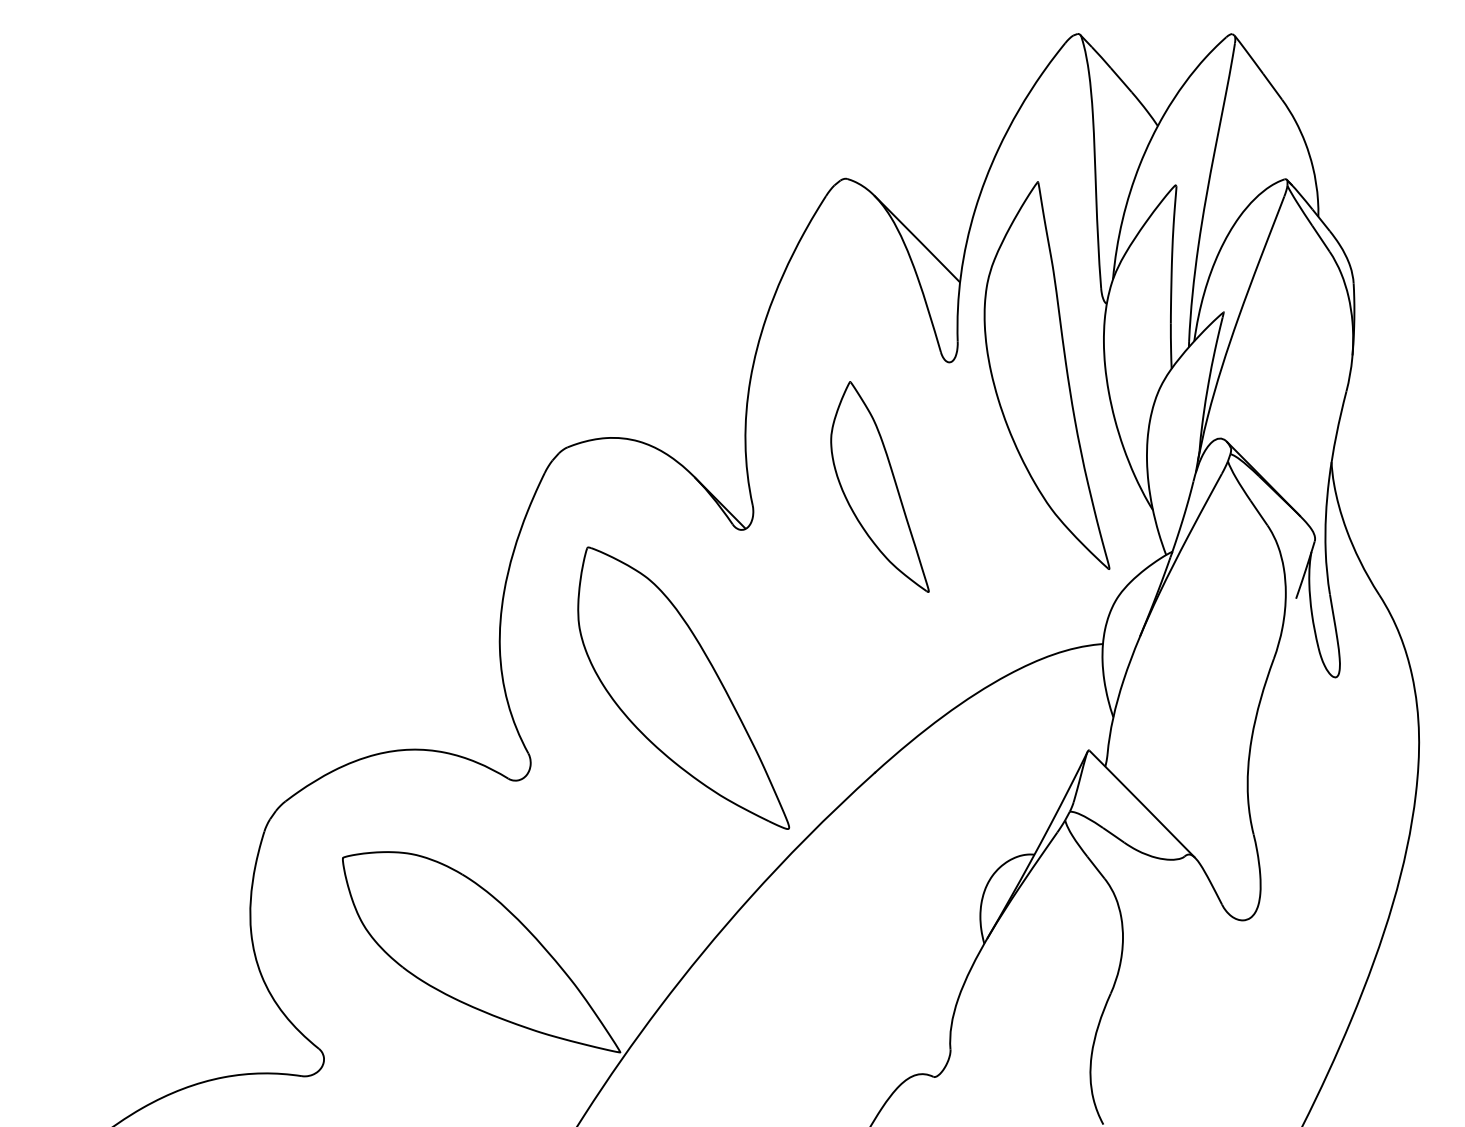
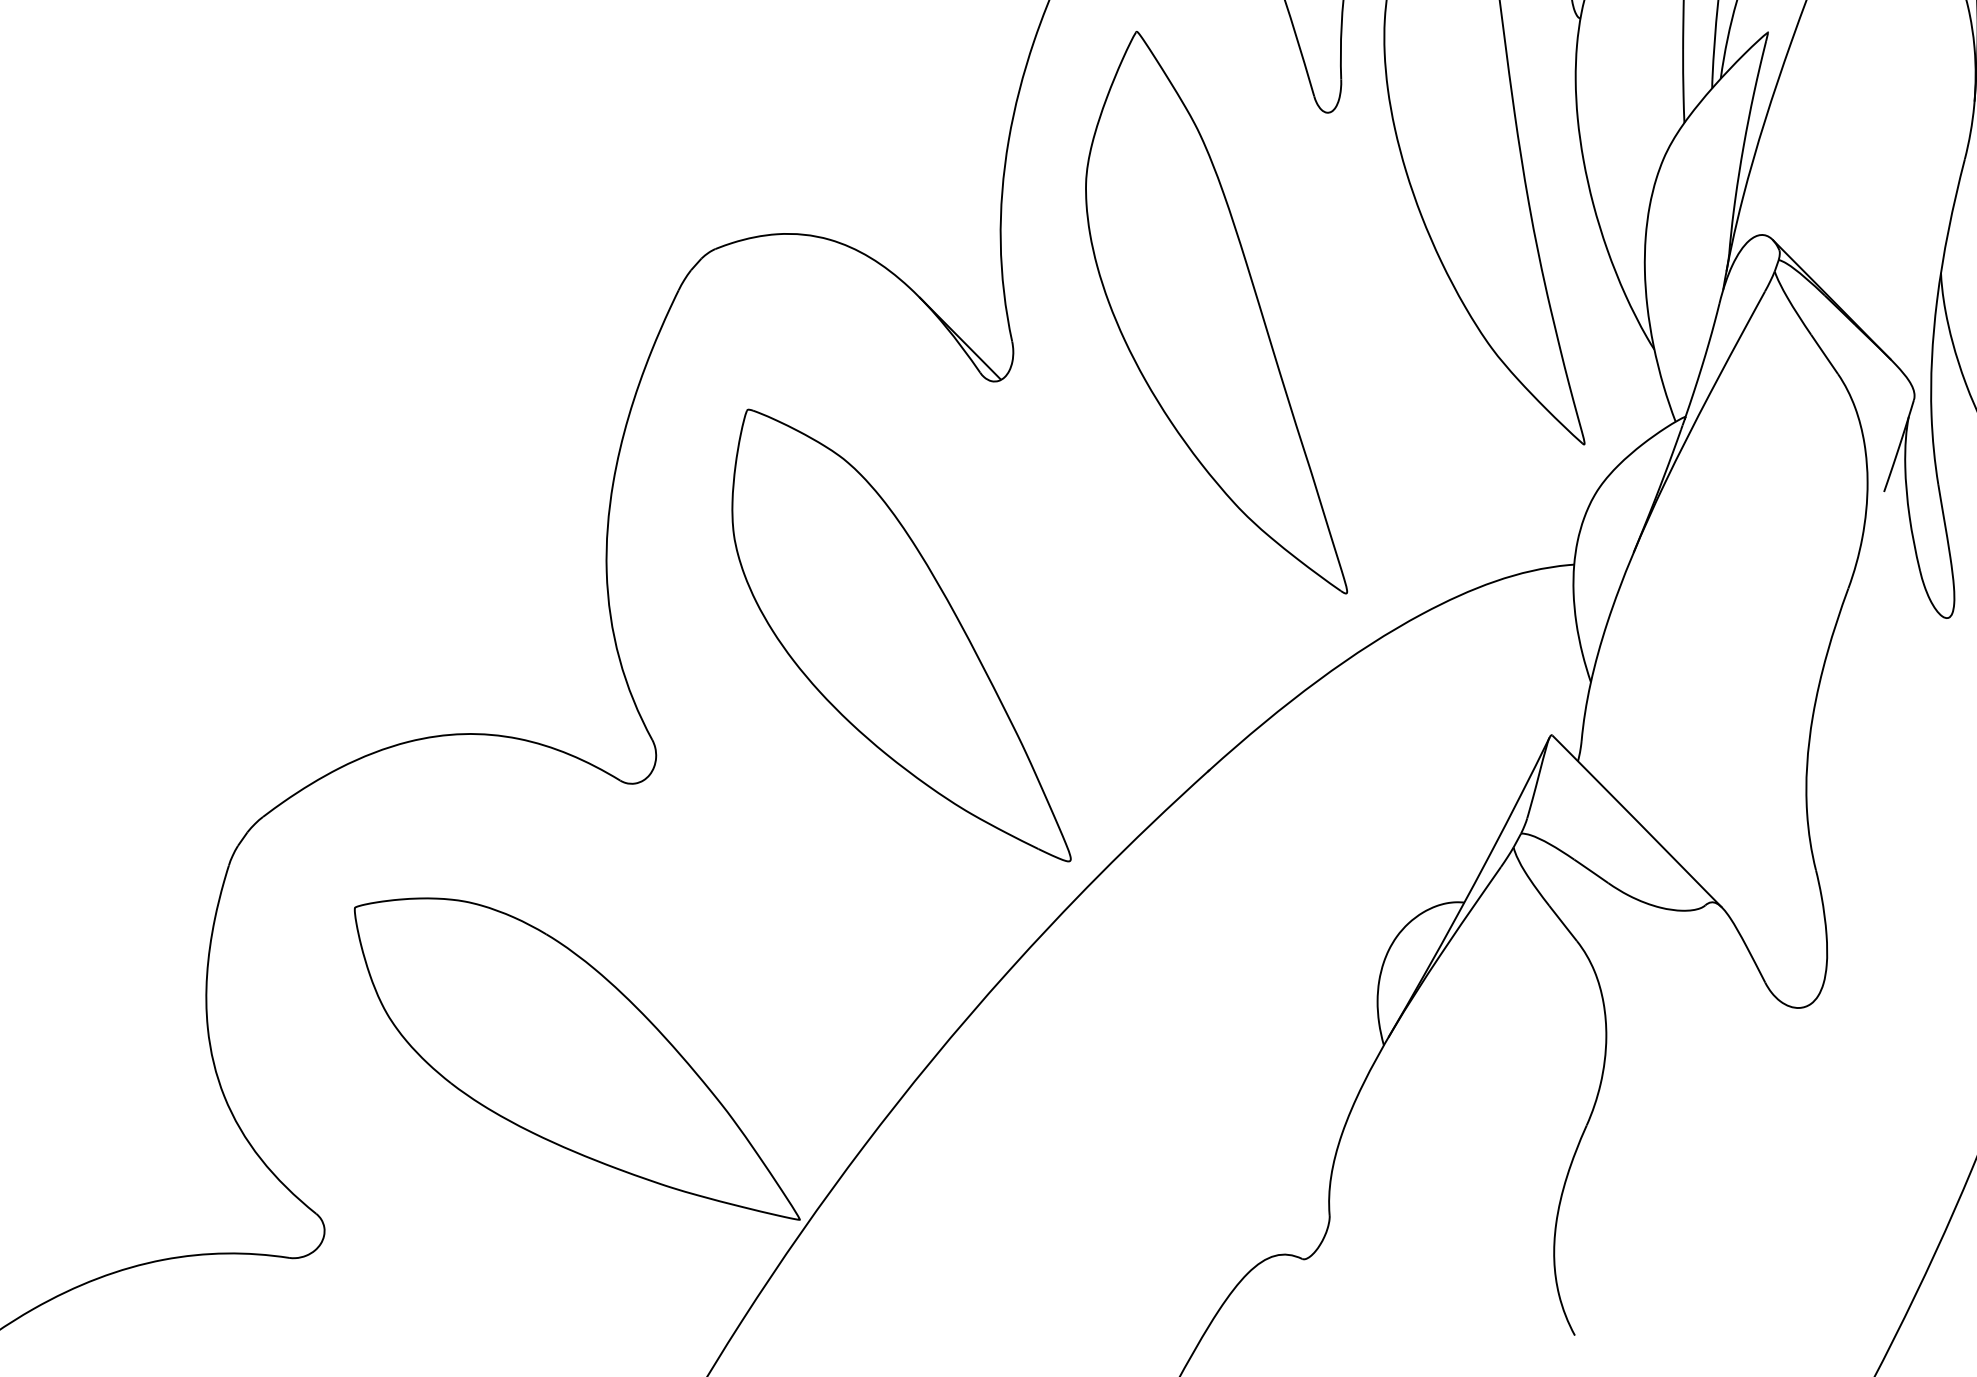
part: (879, 486) -> (1215, 311), size x1.67

